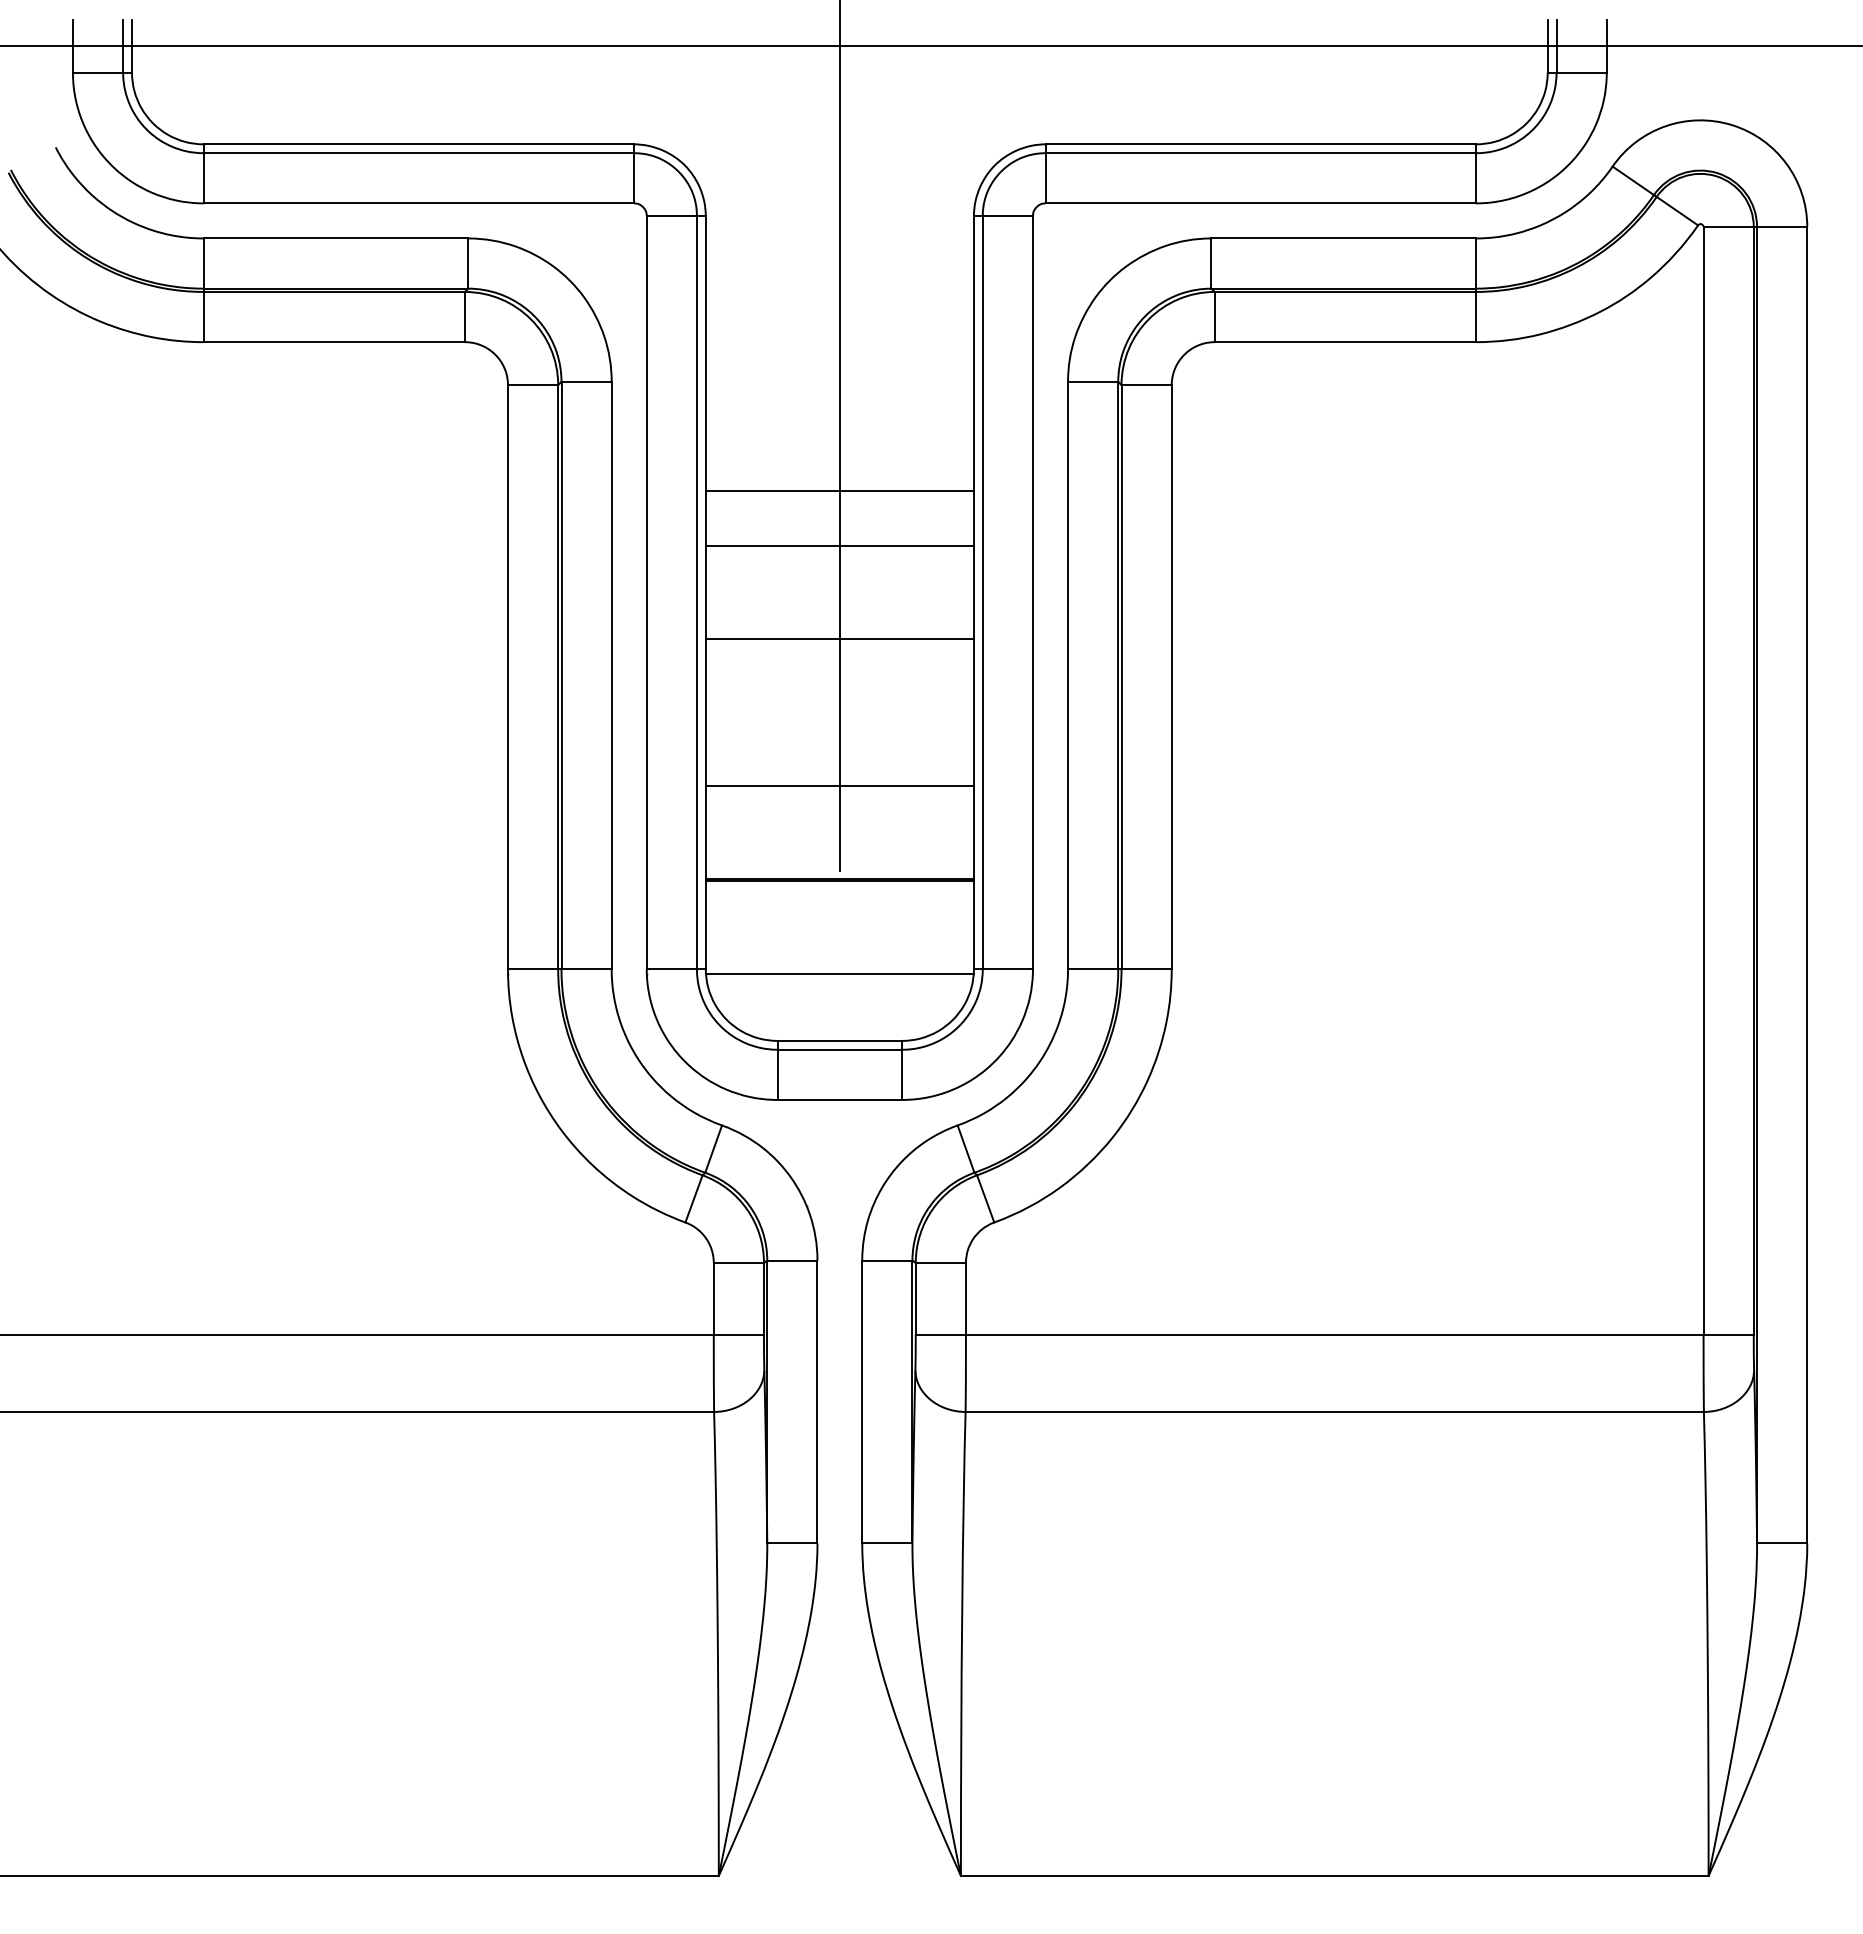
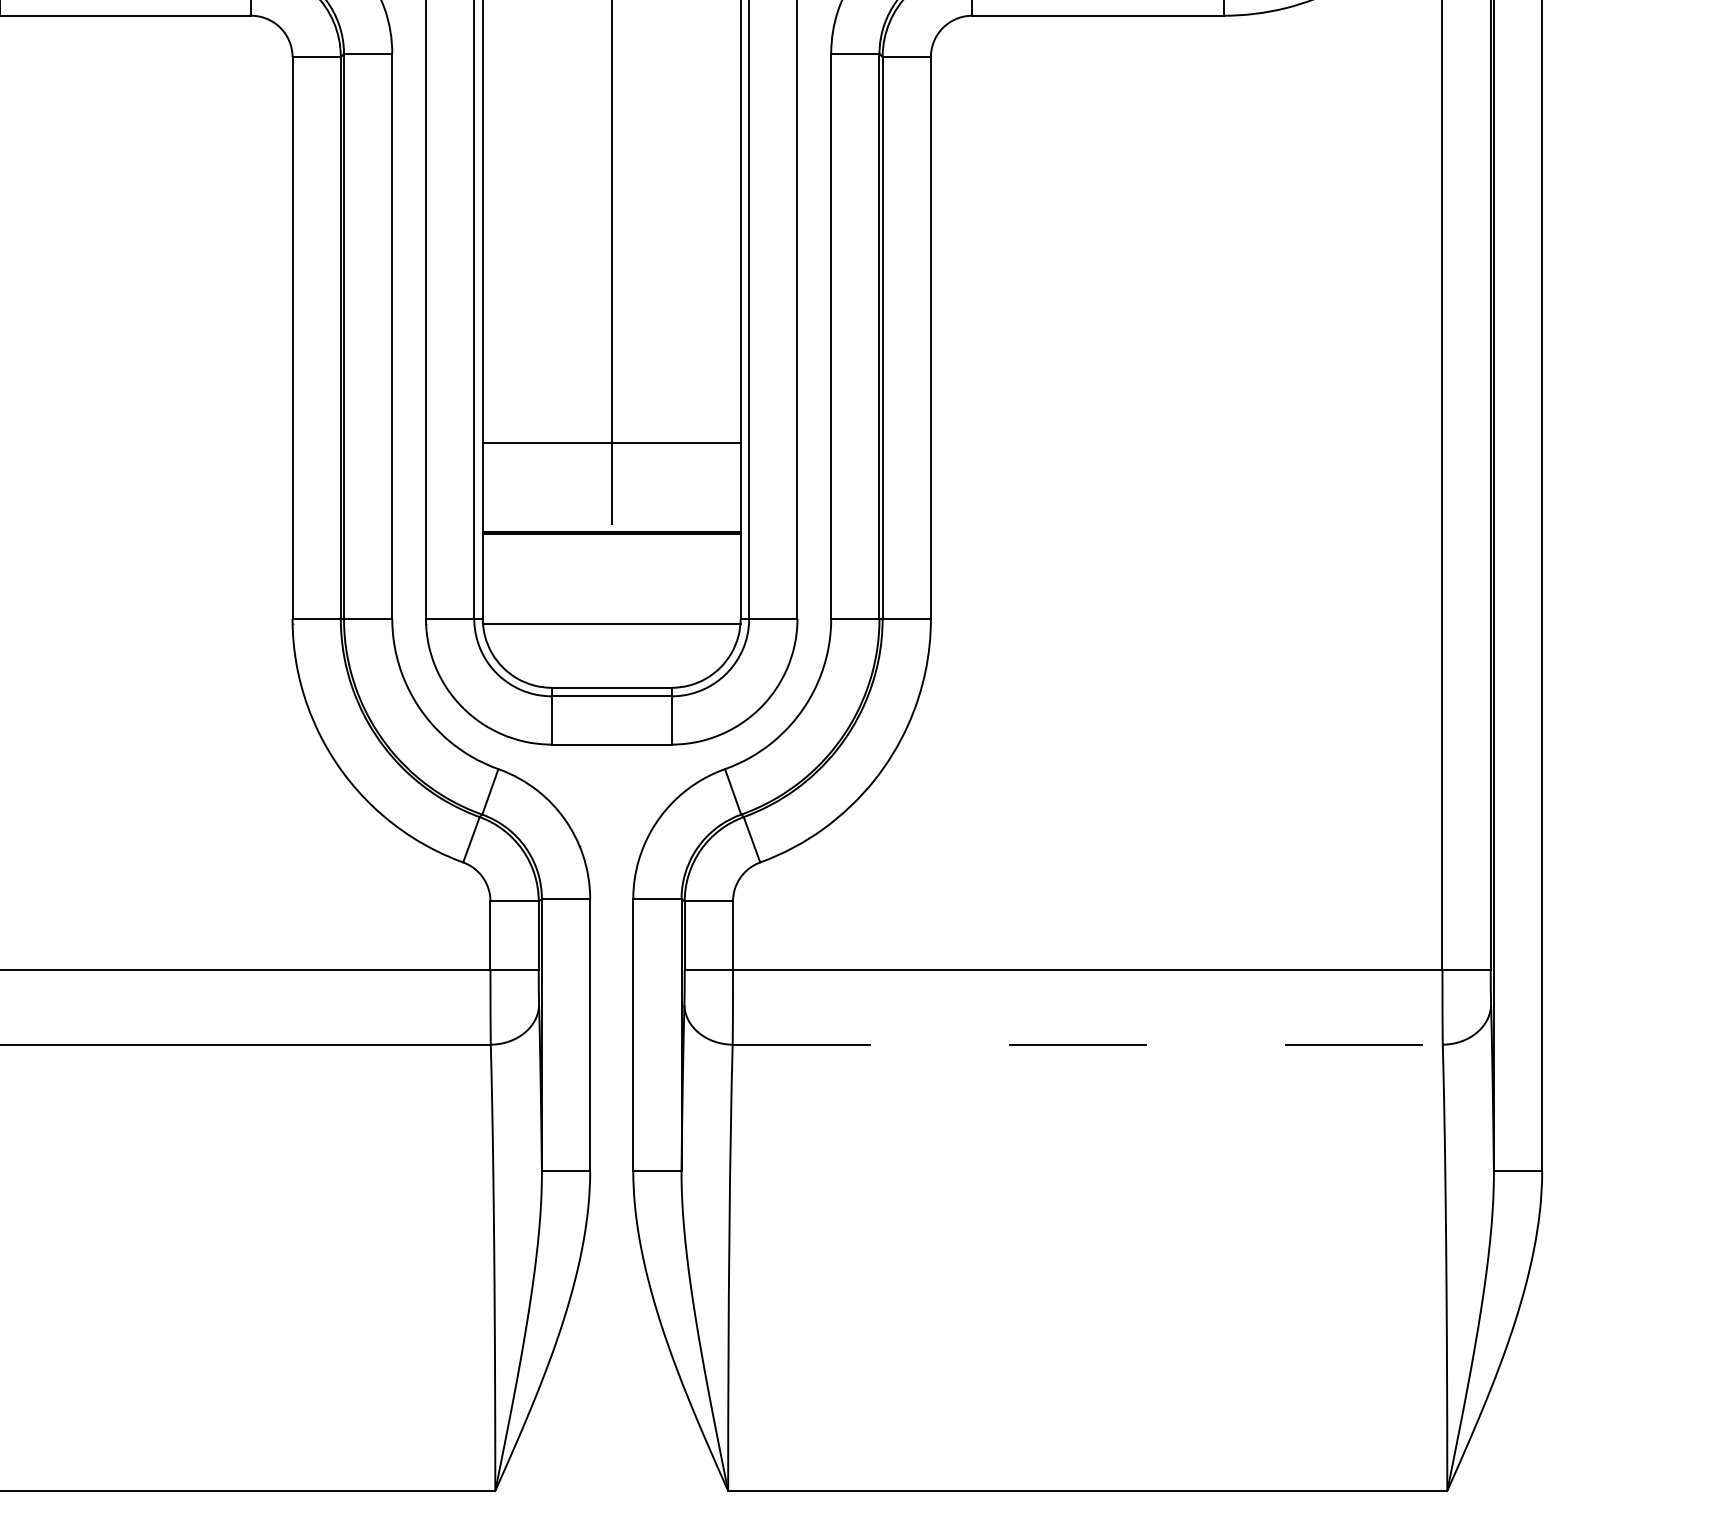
line: (839, 490) -> (611, 158), removed
line: (839, 546) -> (611, 212), removed
line: (839, 639) -> (611, 301), removed
line: (1335, 1411) -> (1088, 1044), solid -> dashed

